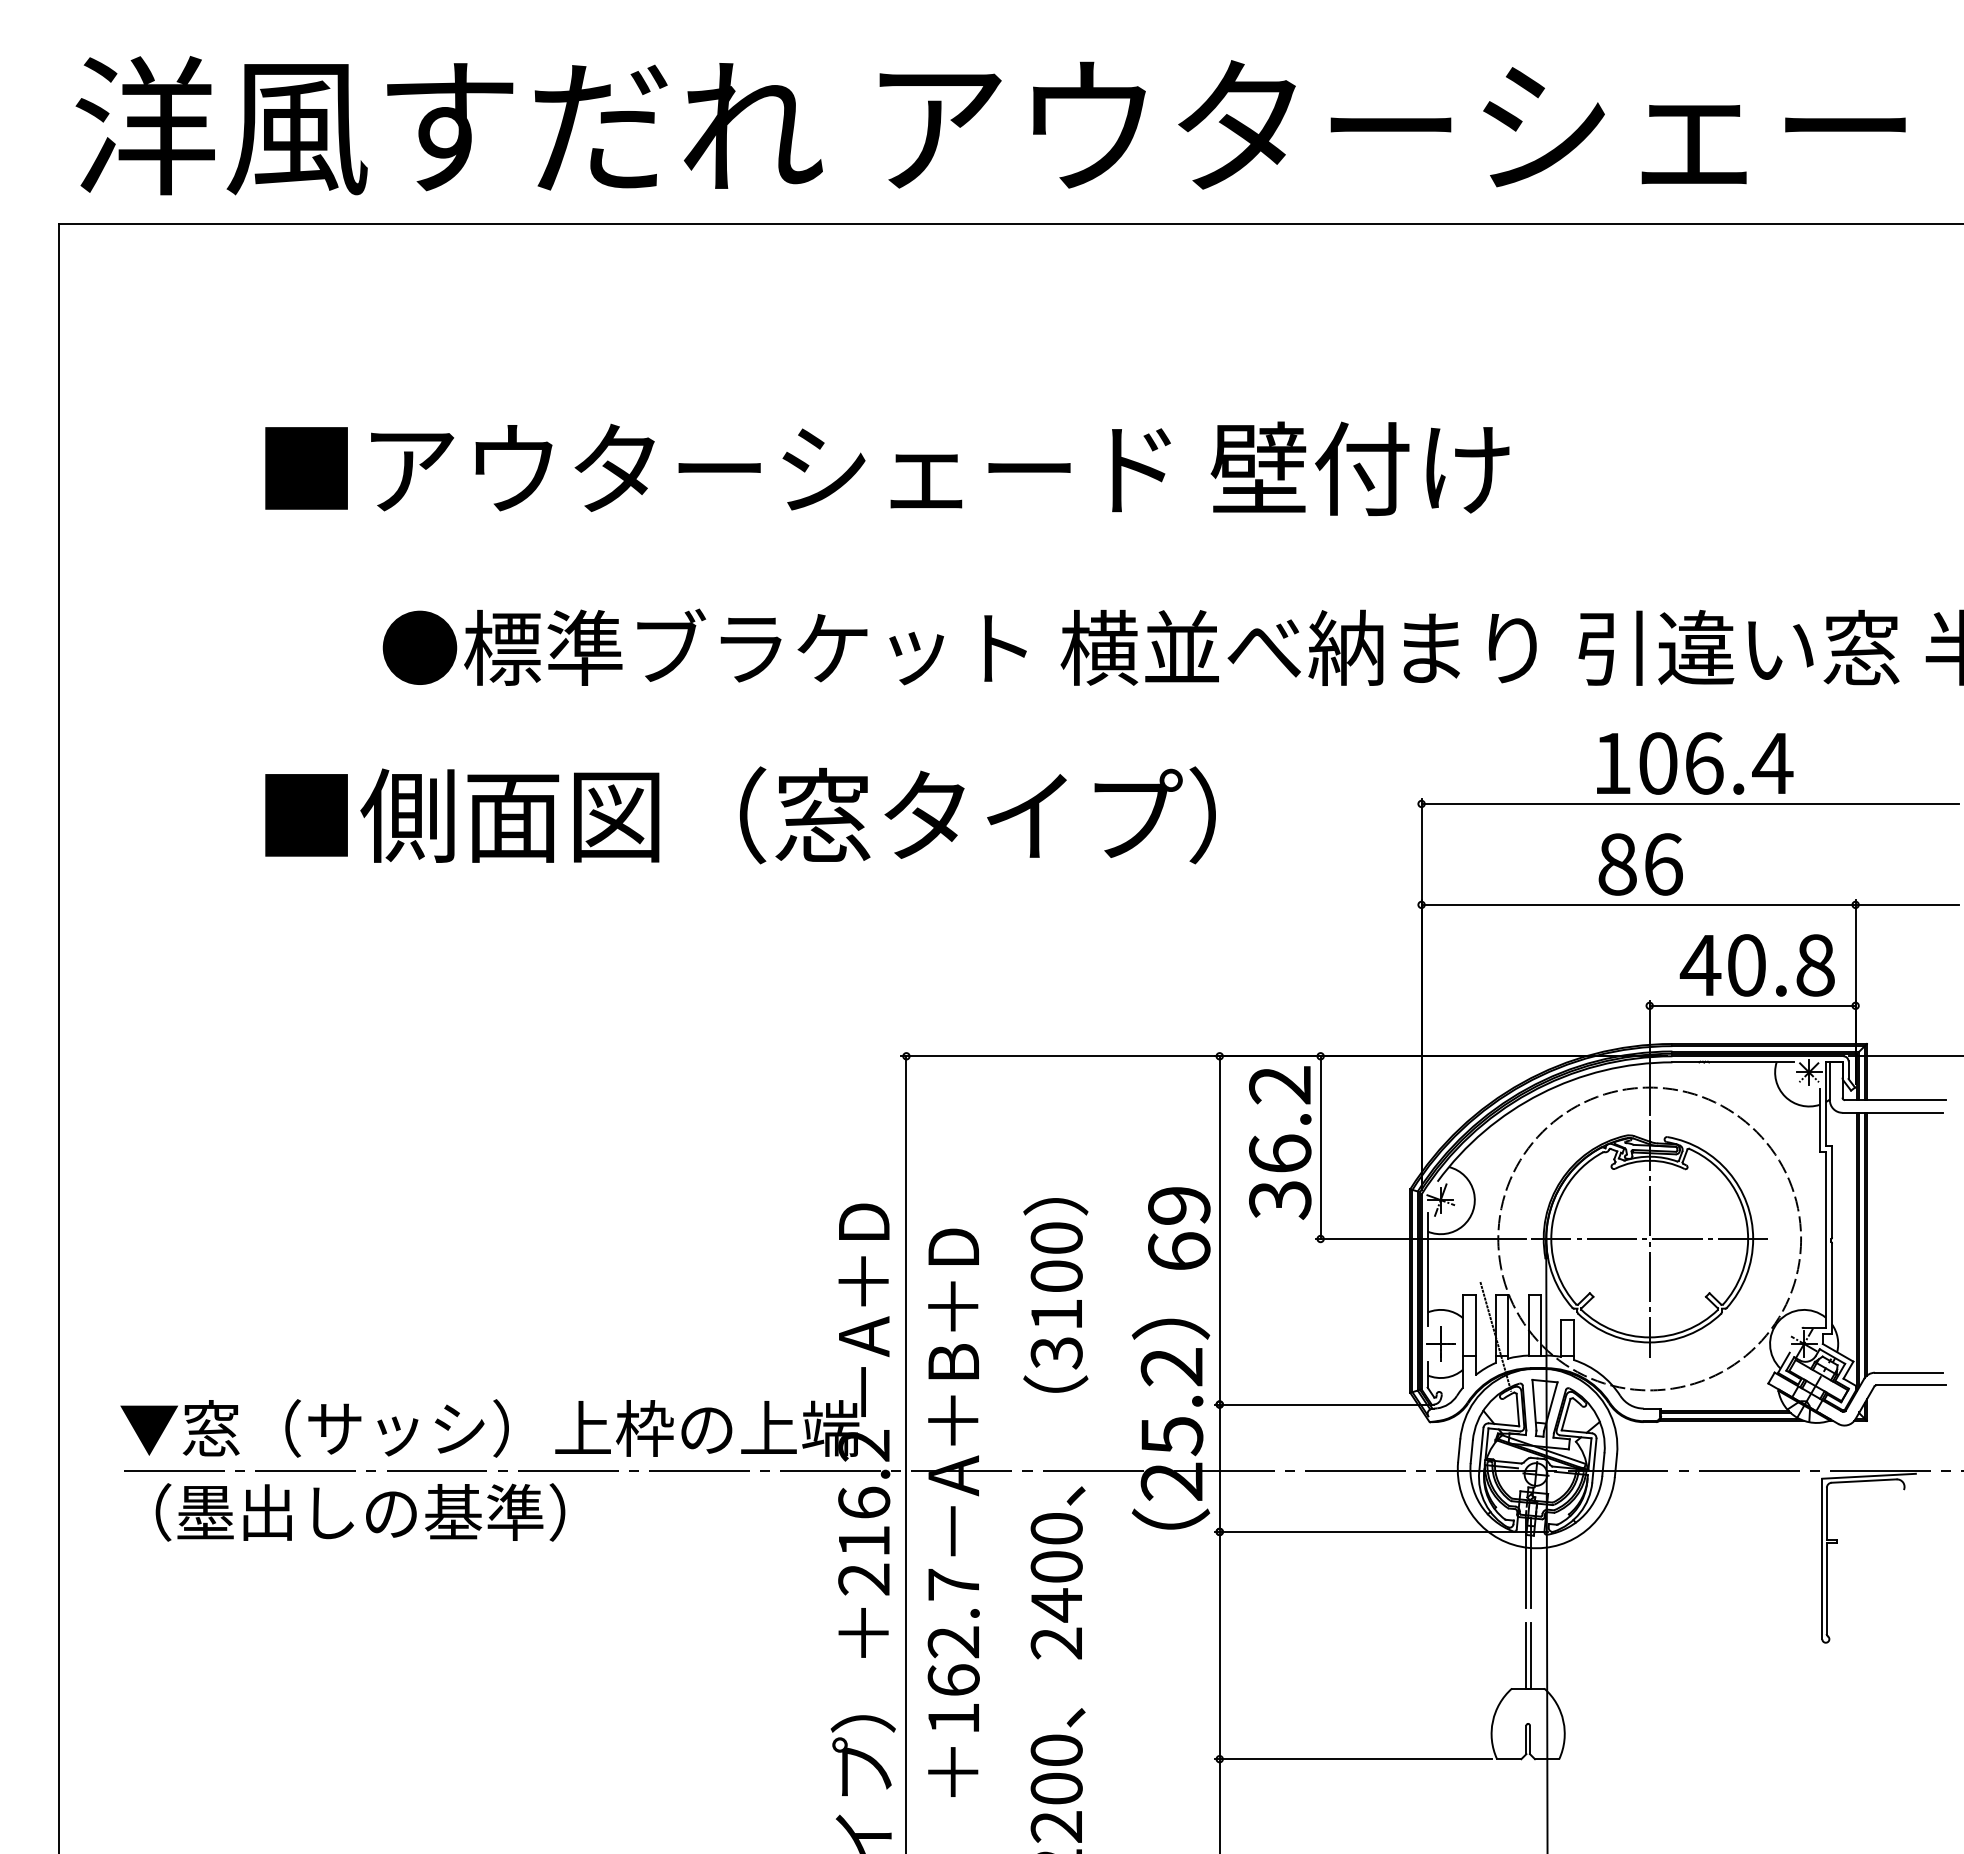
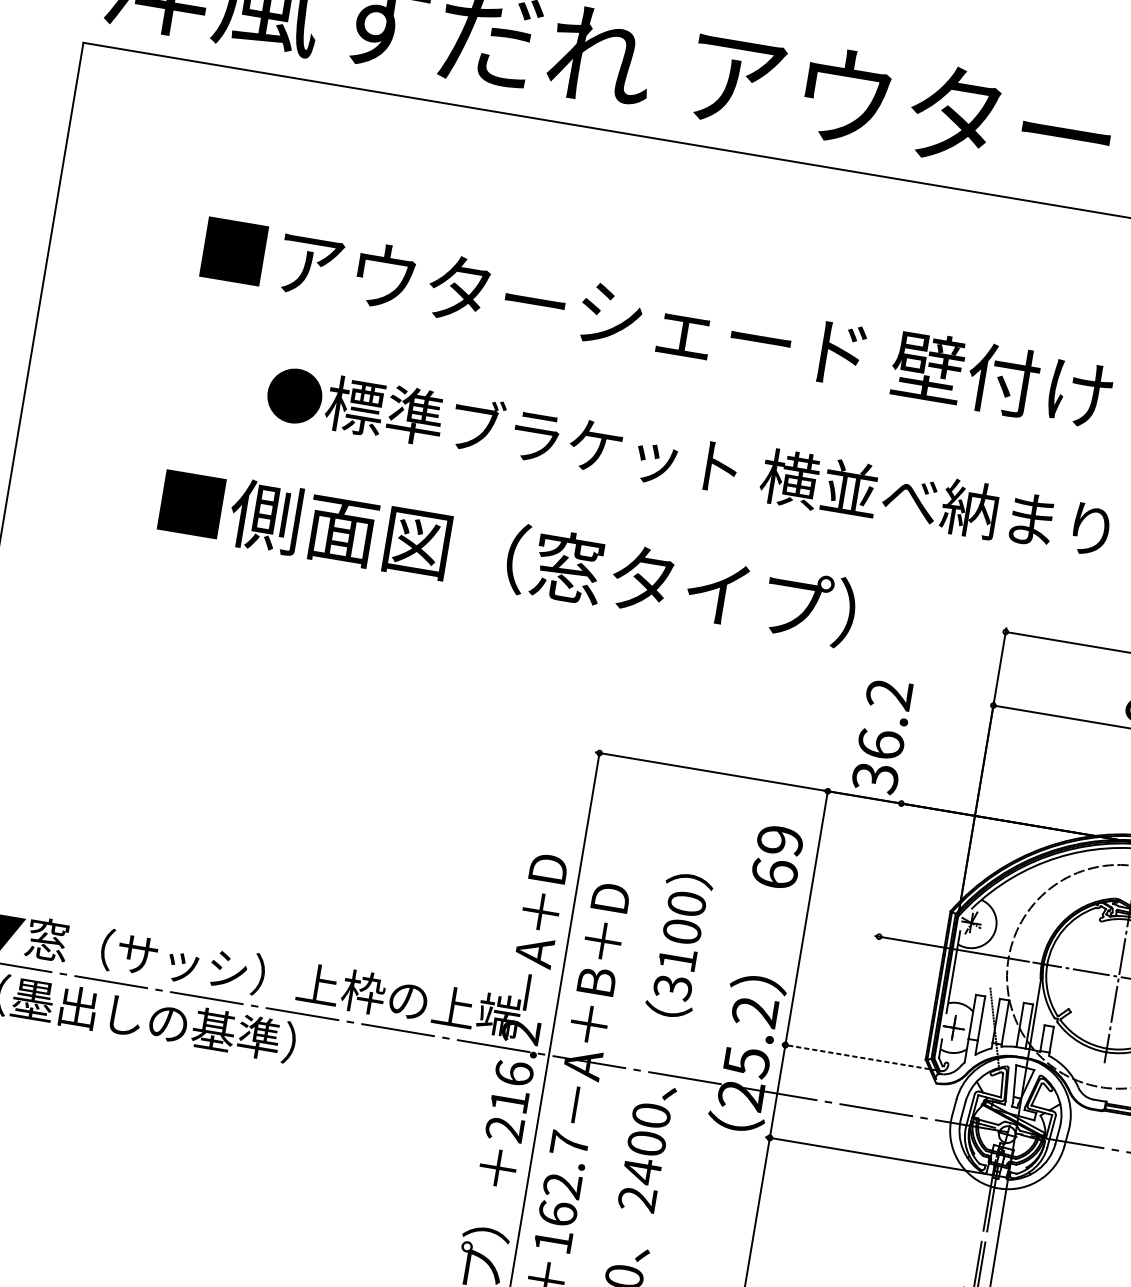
text: (1280, 1142) -> (882, 736), moved
line: (1320, 1147) -> (890, 870), removed
text: (1179, 1228) -> (777, 857), moved
line: (1321, 1404) -> (859, 1057), solid -> dashed

